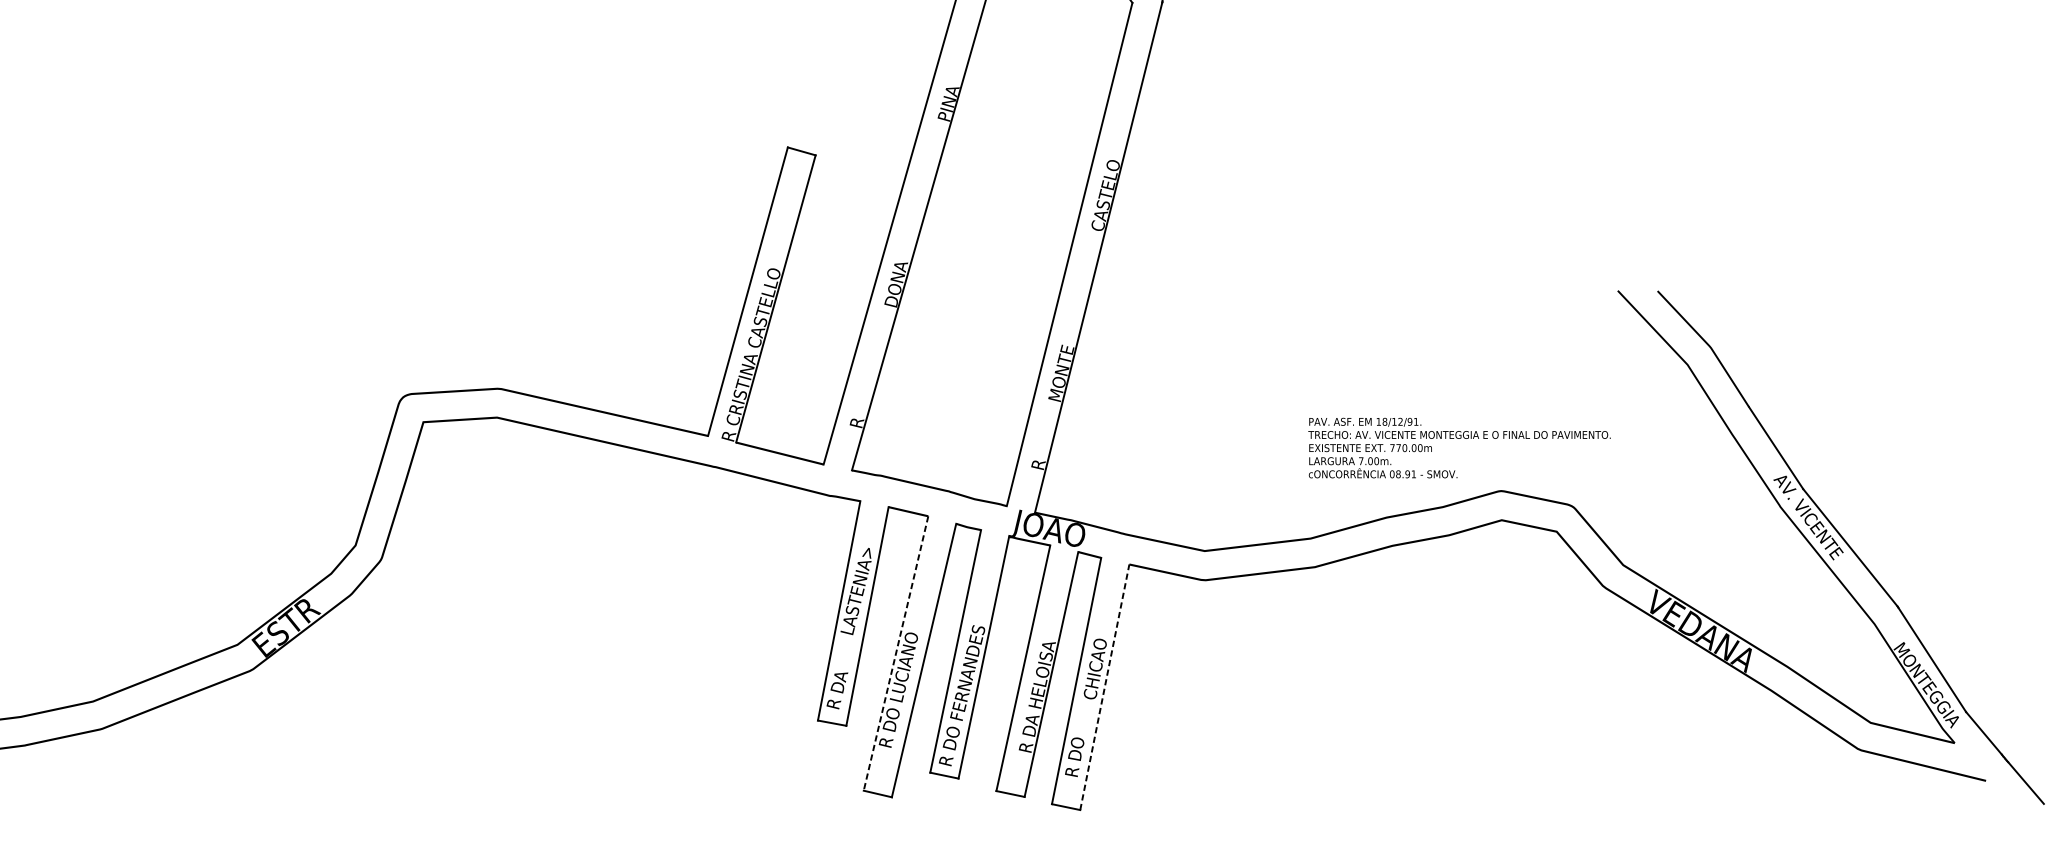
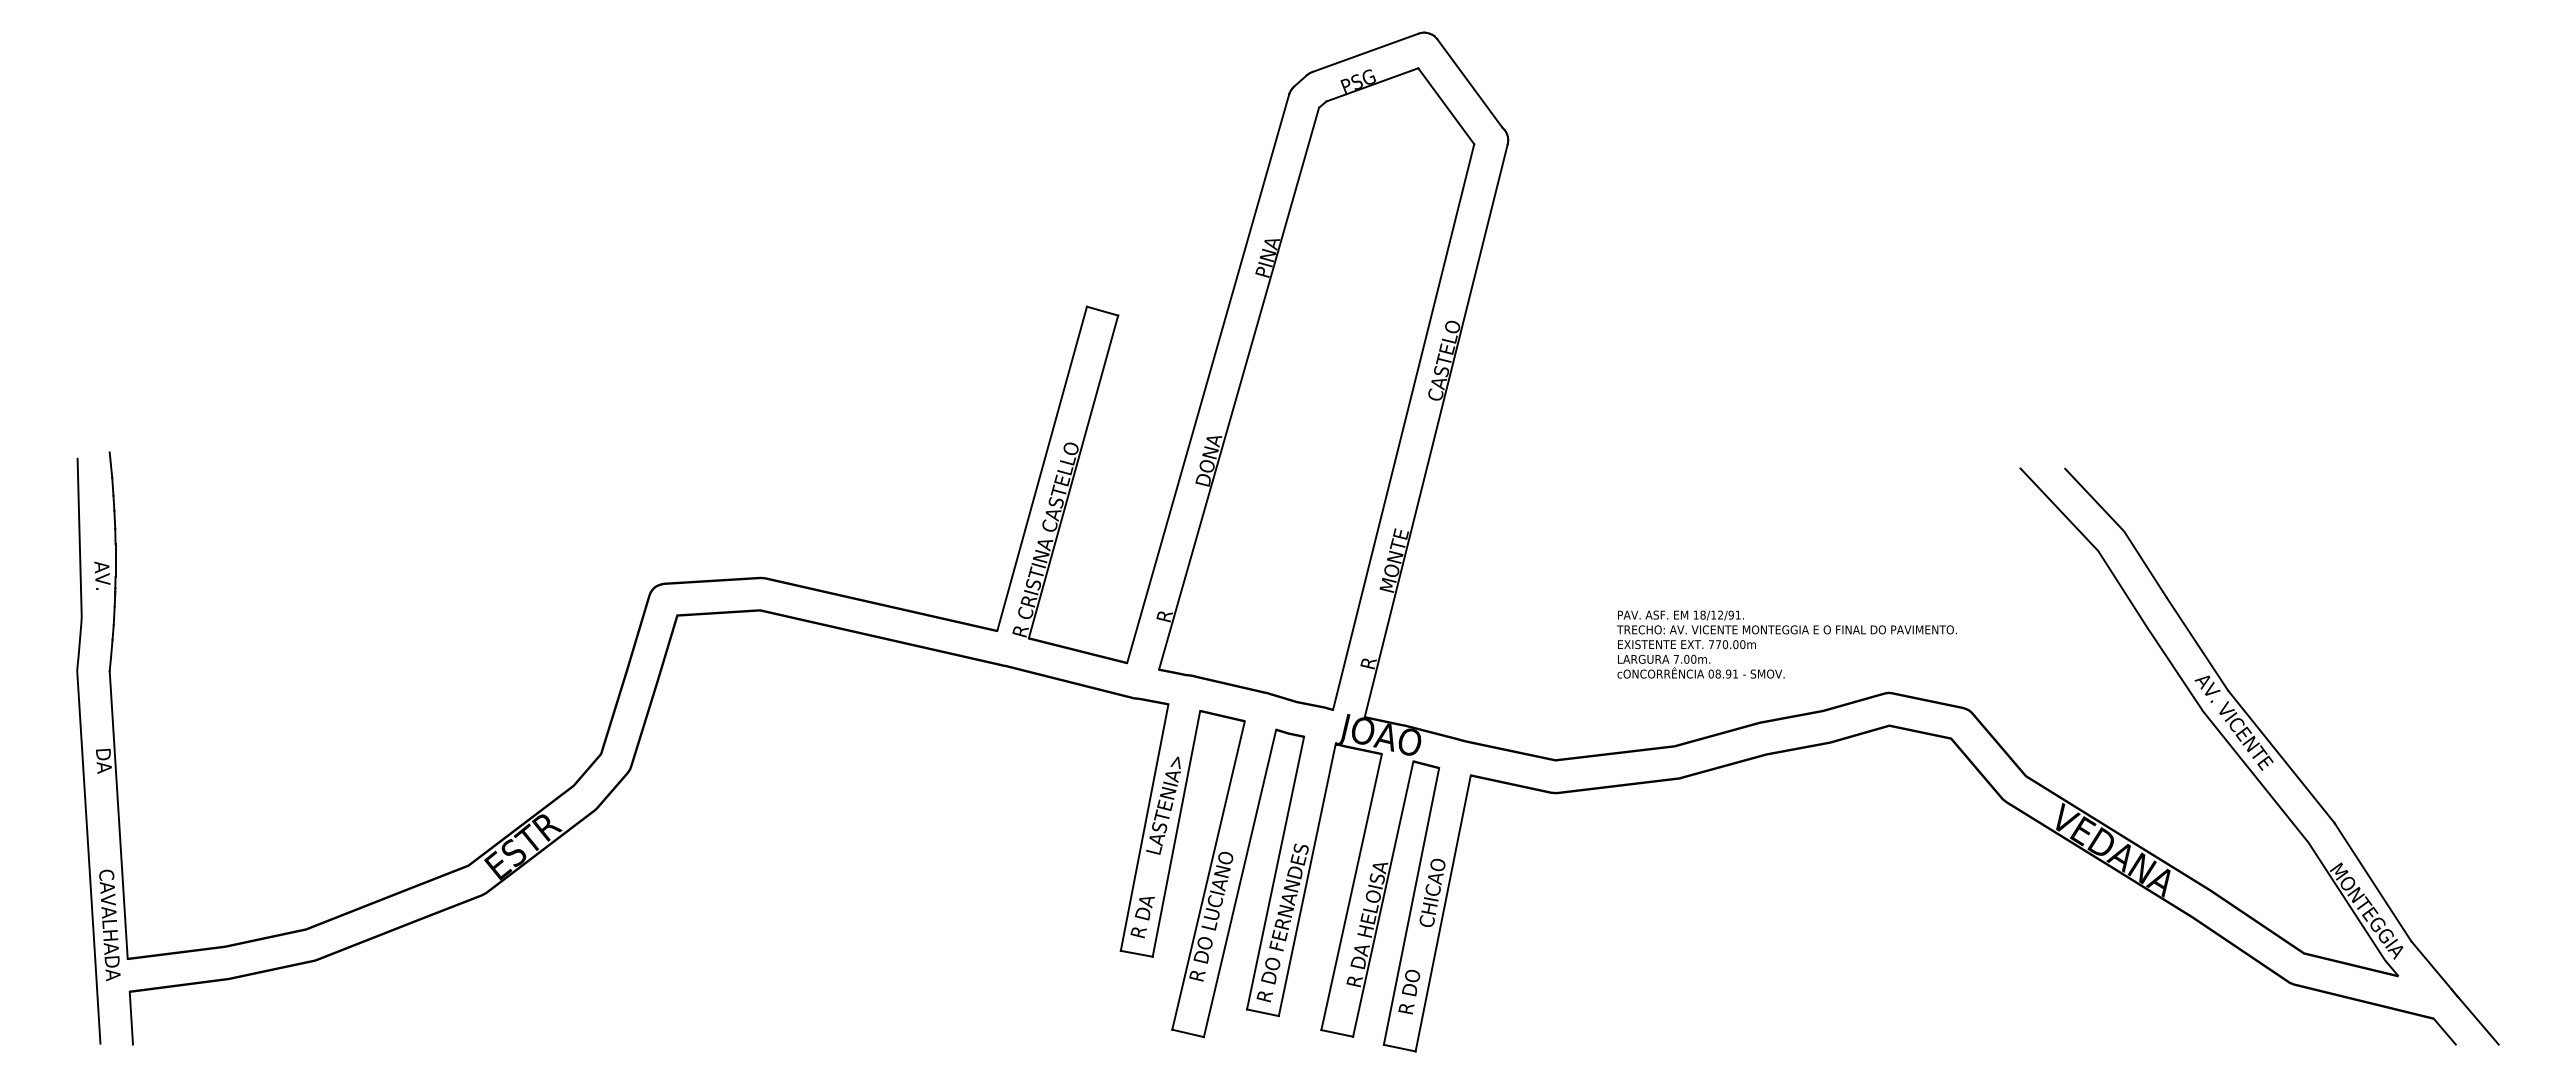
text: (1459, 447) -> (1786, 644), moved
line: (895, 653) -> (1208, 875), dashed -> solid
line: (1105, 687) -> (1443, 913), dashed -> solid
line: (1995, 792) -> (2444, 1031), added

